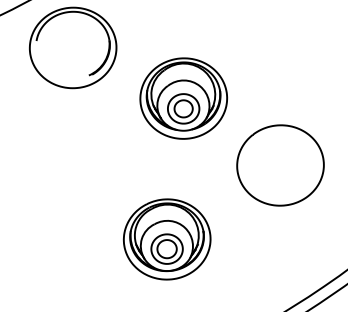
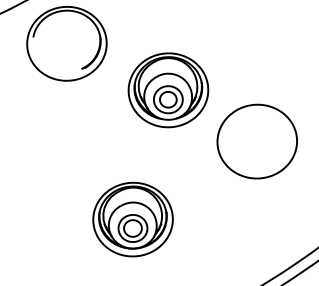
part: (280, 165) -> (257, 141), moved
part: (167, 239) -> (133, 219), moved

